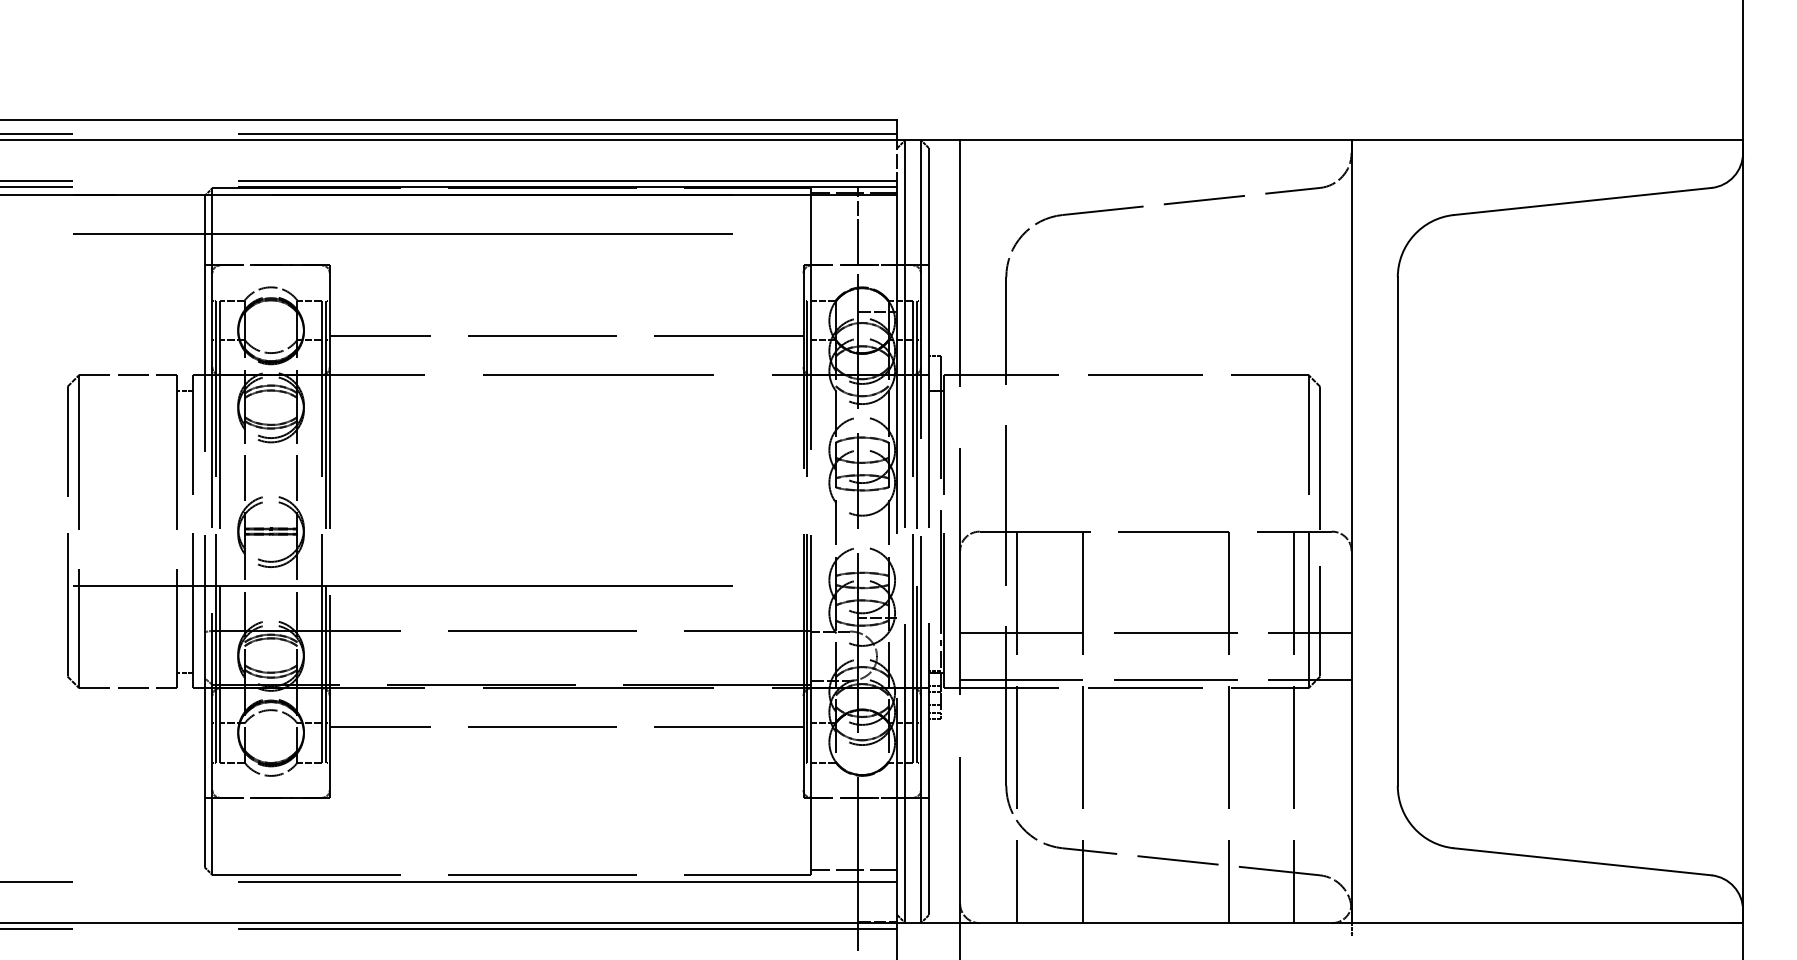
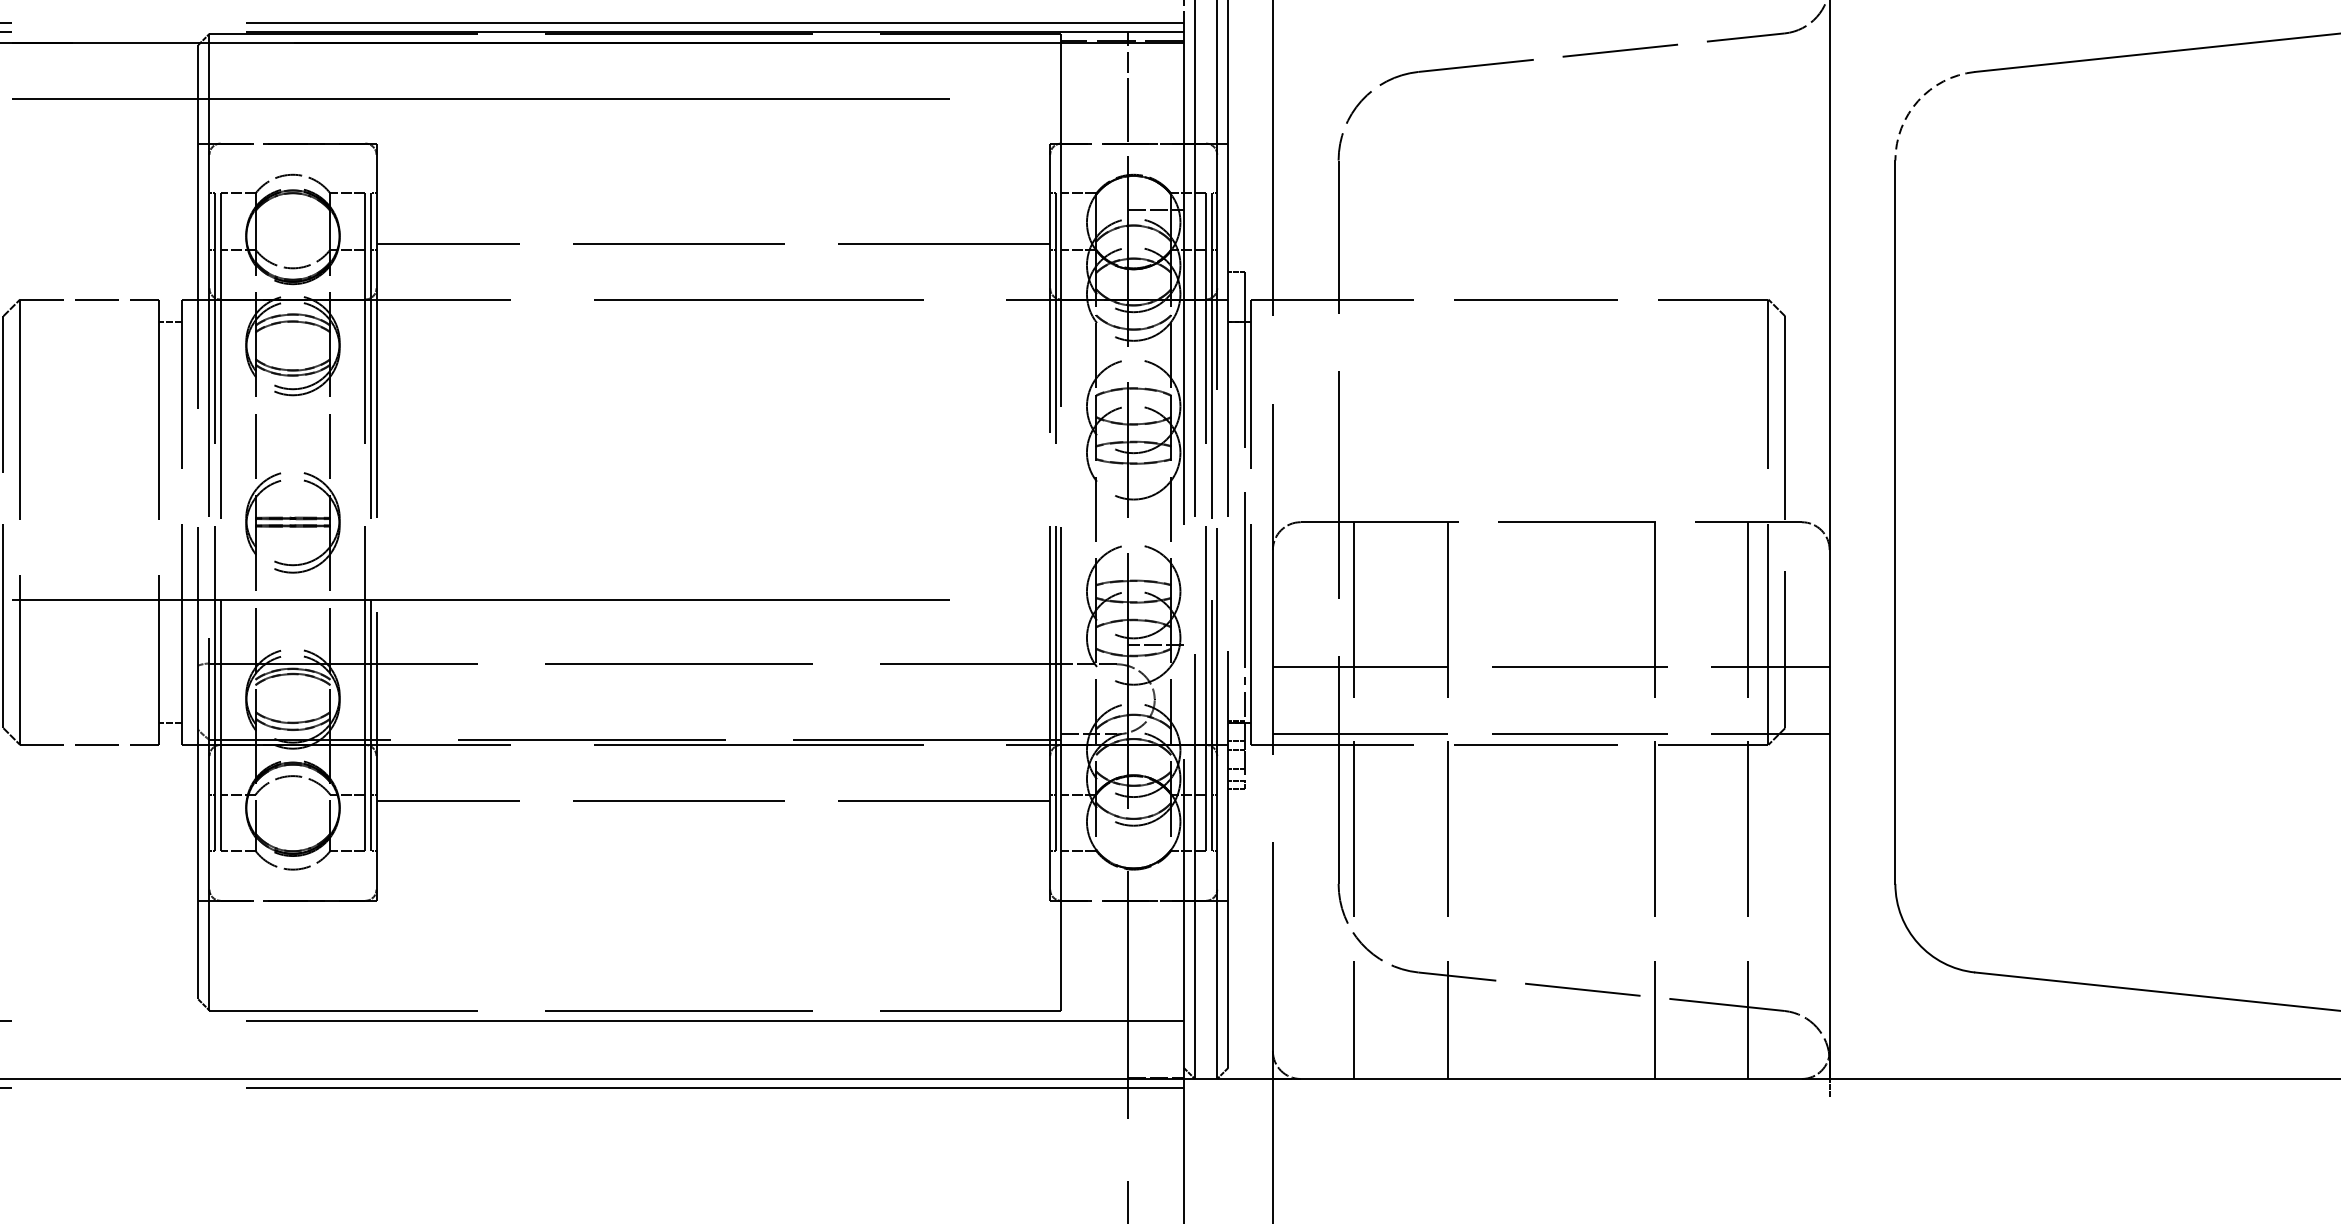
arc: (1413, 235) -> (1917, 101), solid -> dashed
line: (854, 870) -> (1122, 1004), removed

